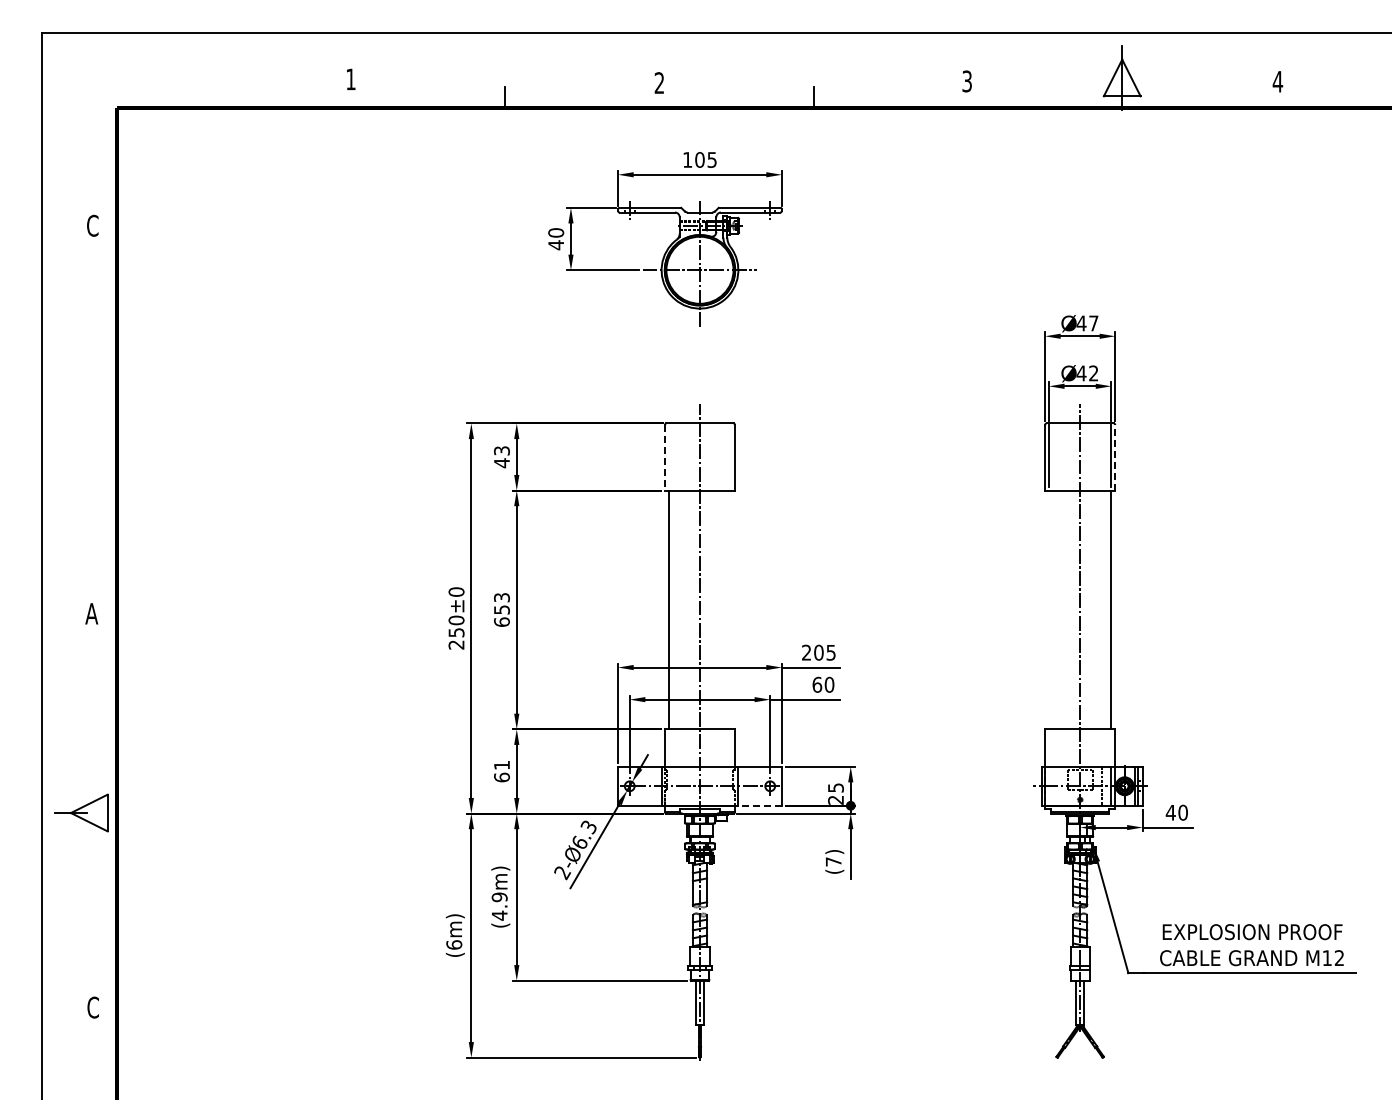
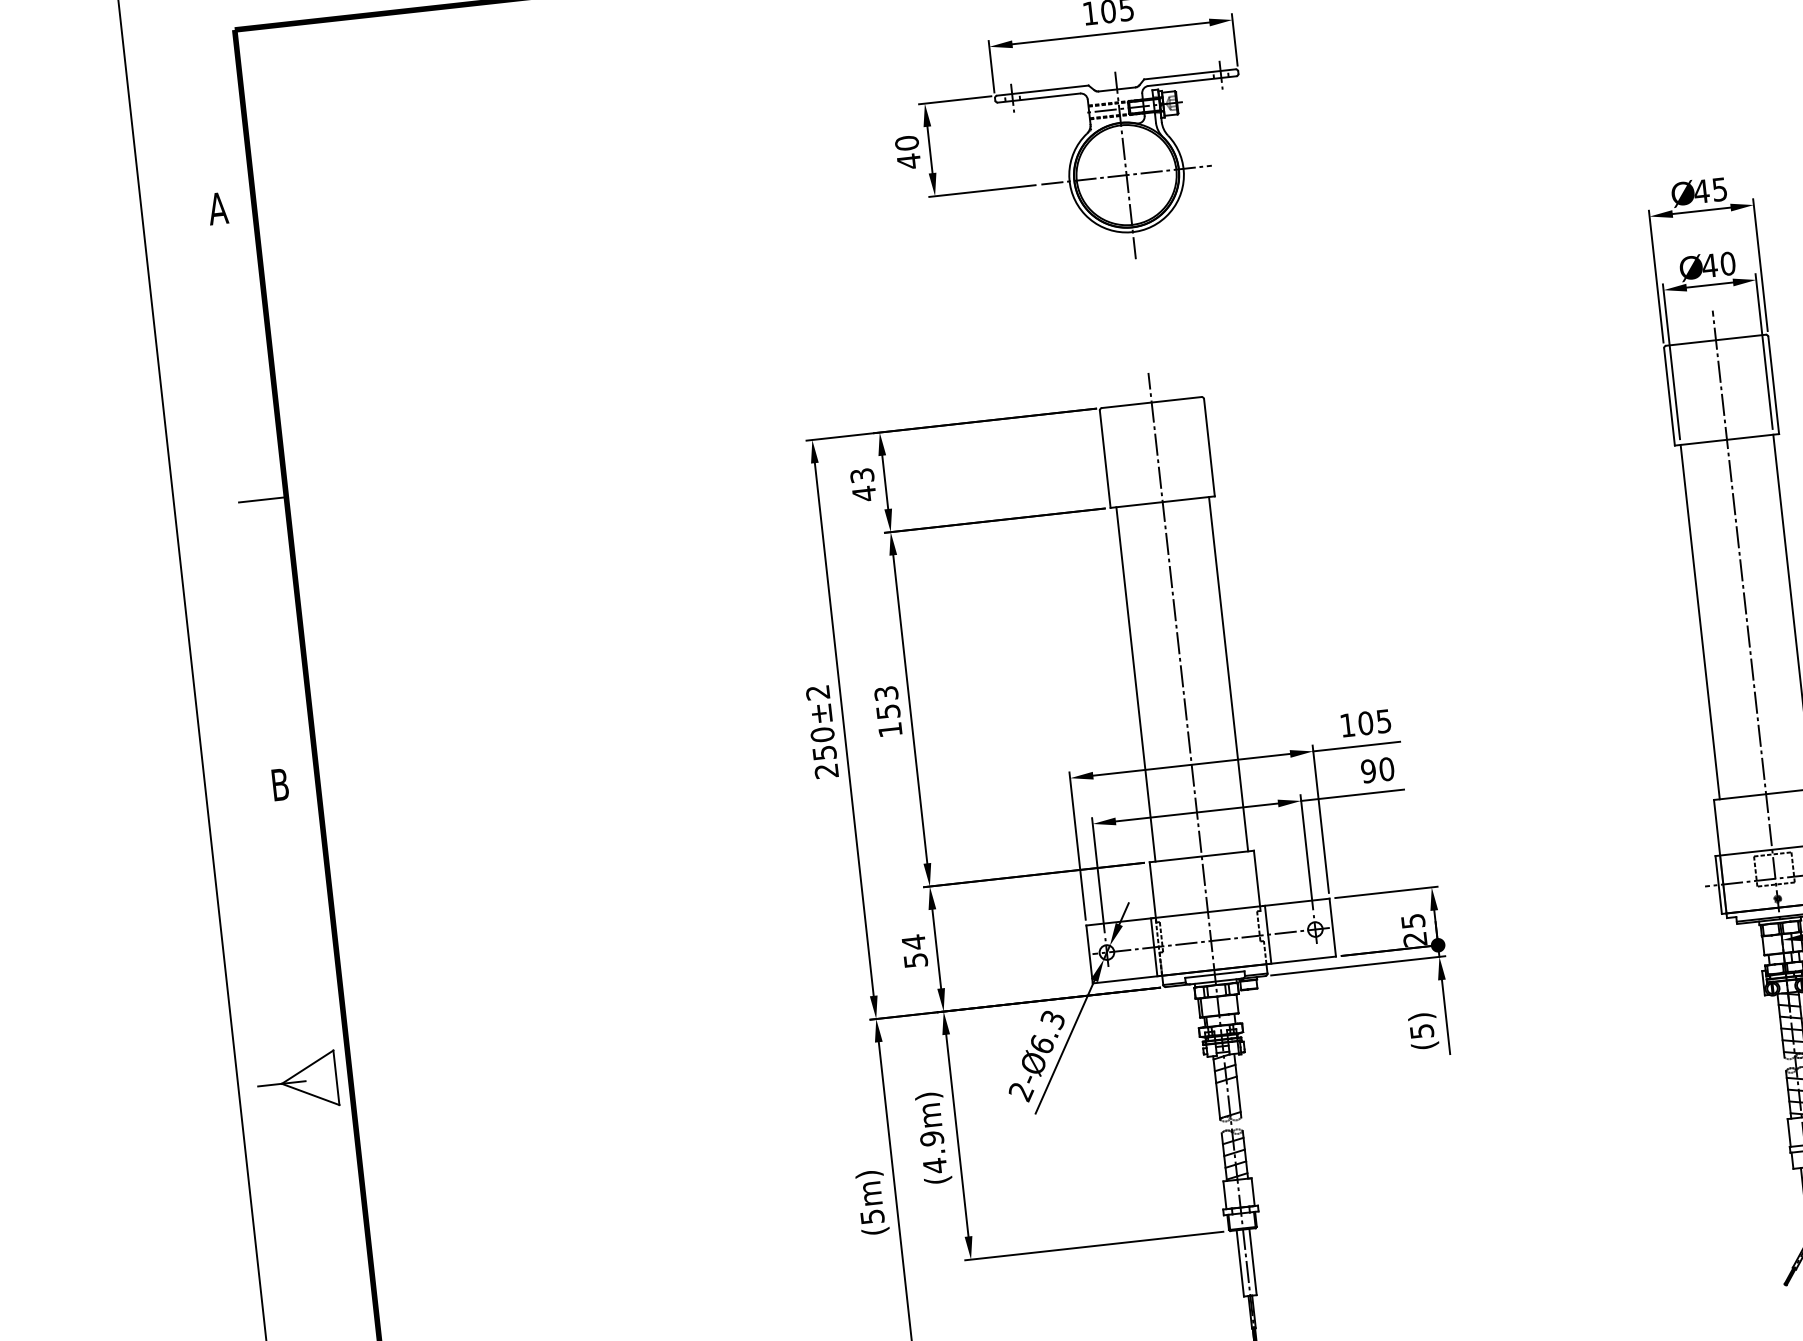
text: (92, 225) -> (217, 208), C -> A
text: (1093, 323) -> (1719, 189), 47 -> 45
text: (1093, 373) -> (1727, 263), 42 -> 40
line: (101, 422) -> (263, 499), added
line: (664, 457) -> (1104, 458), dashed -> solid
line: (1115, 457) -> (1774, 384), dashed -> solid
text: (456, 591) -> (817, 691), 250±0 -> 250±2
line: (731, 609) -> (1228, 673), added
line: (1048, 609) -> (1699, 621), added
text: (91, 613) -> (279, 784), A -> B
text: (501, 621) -> (889, 728), 653 -> 153
text: (806, 652) -> (1347, 725), 205 -> 105
text: (817, 684) -> (1368, 770), 60 -> 90
text: (501, 771) -> (914, 951), 61 -> 54
line: (758, 805) -> (1301, 959), dashed -> solid
text: (833, 861) -> (1421, 1030), (7) -> (5)
text: (454, 944) -> (872, 1216), (6m) -> (5m)

